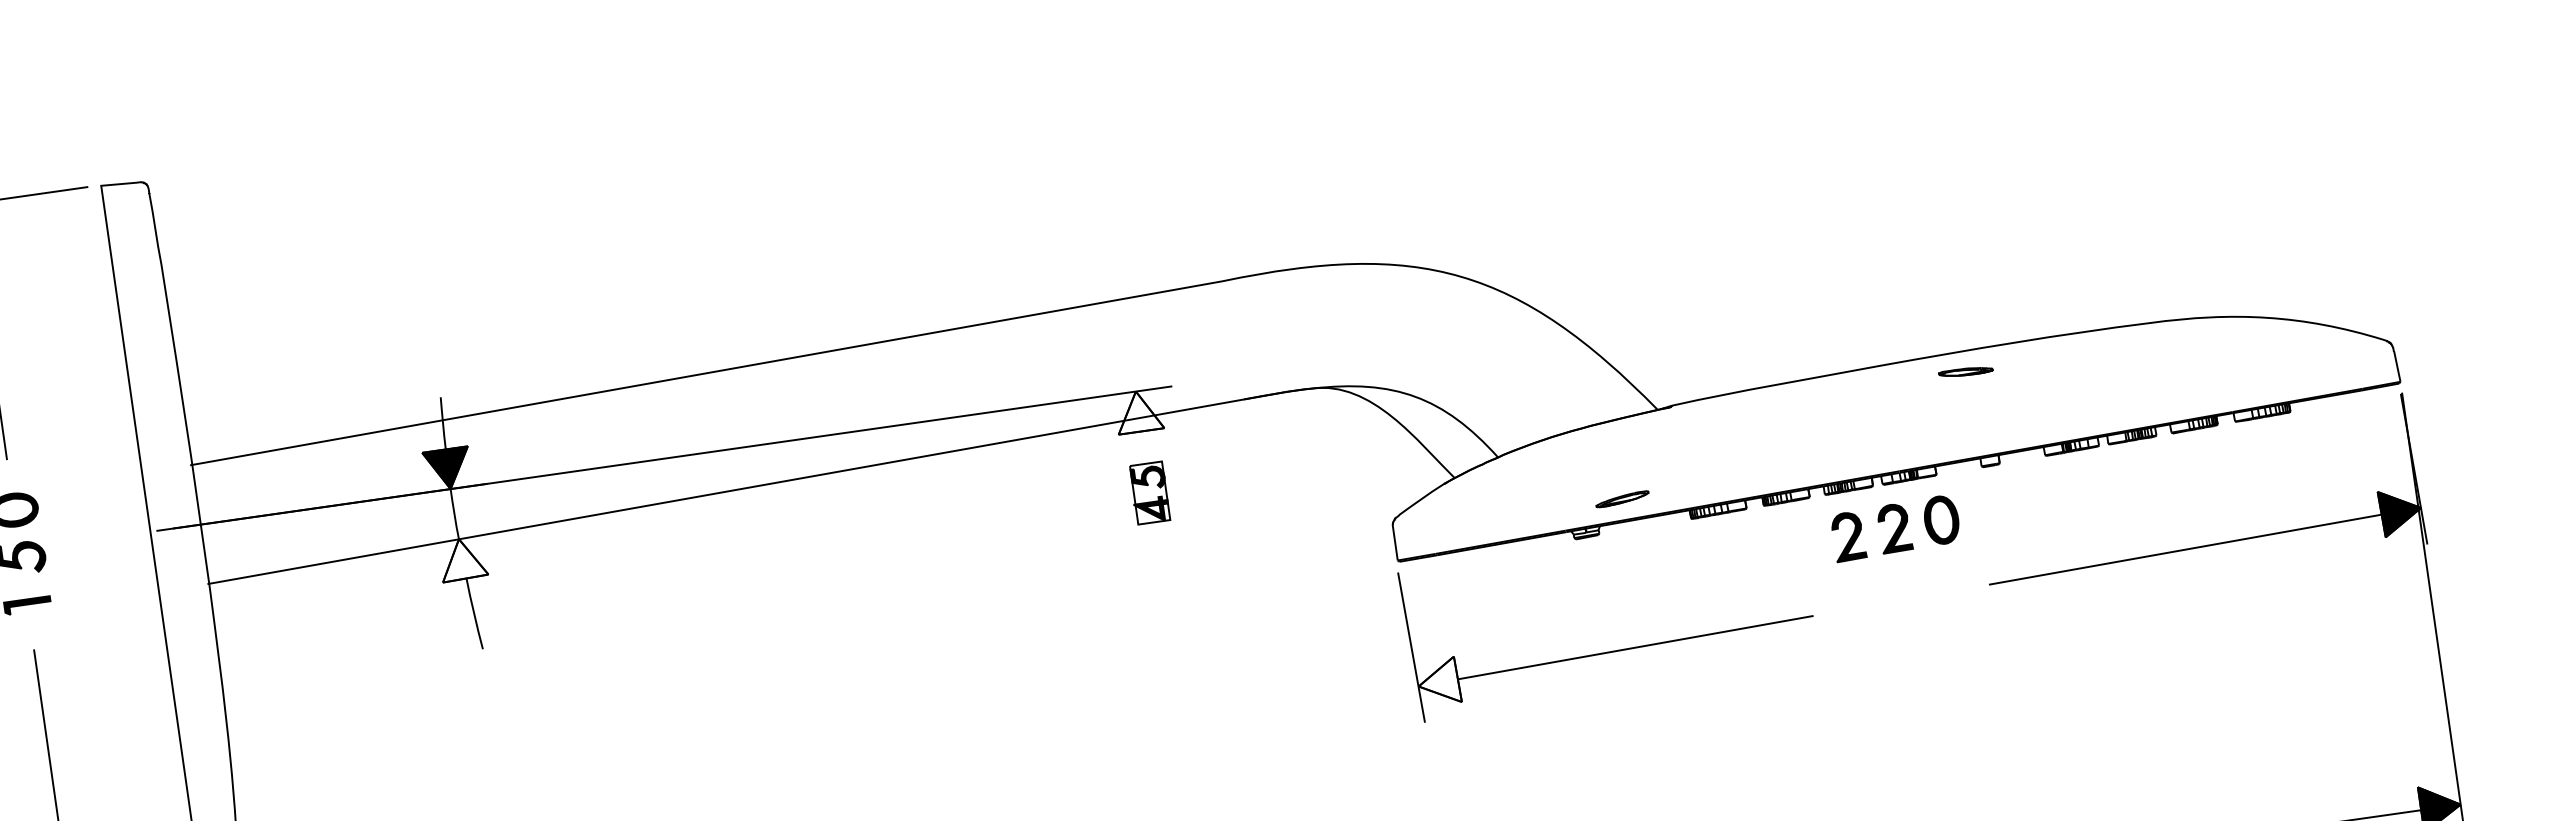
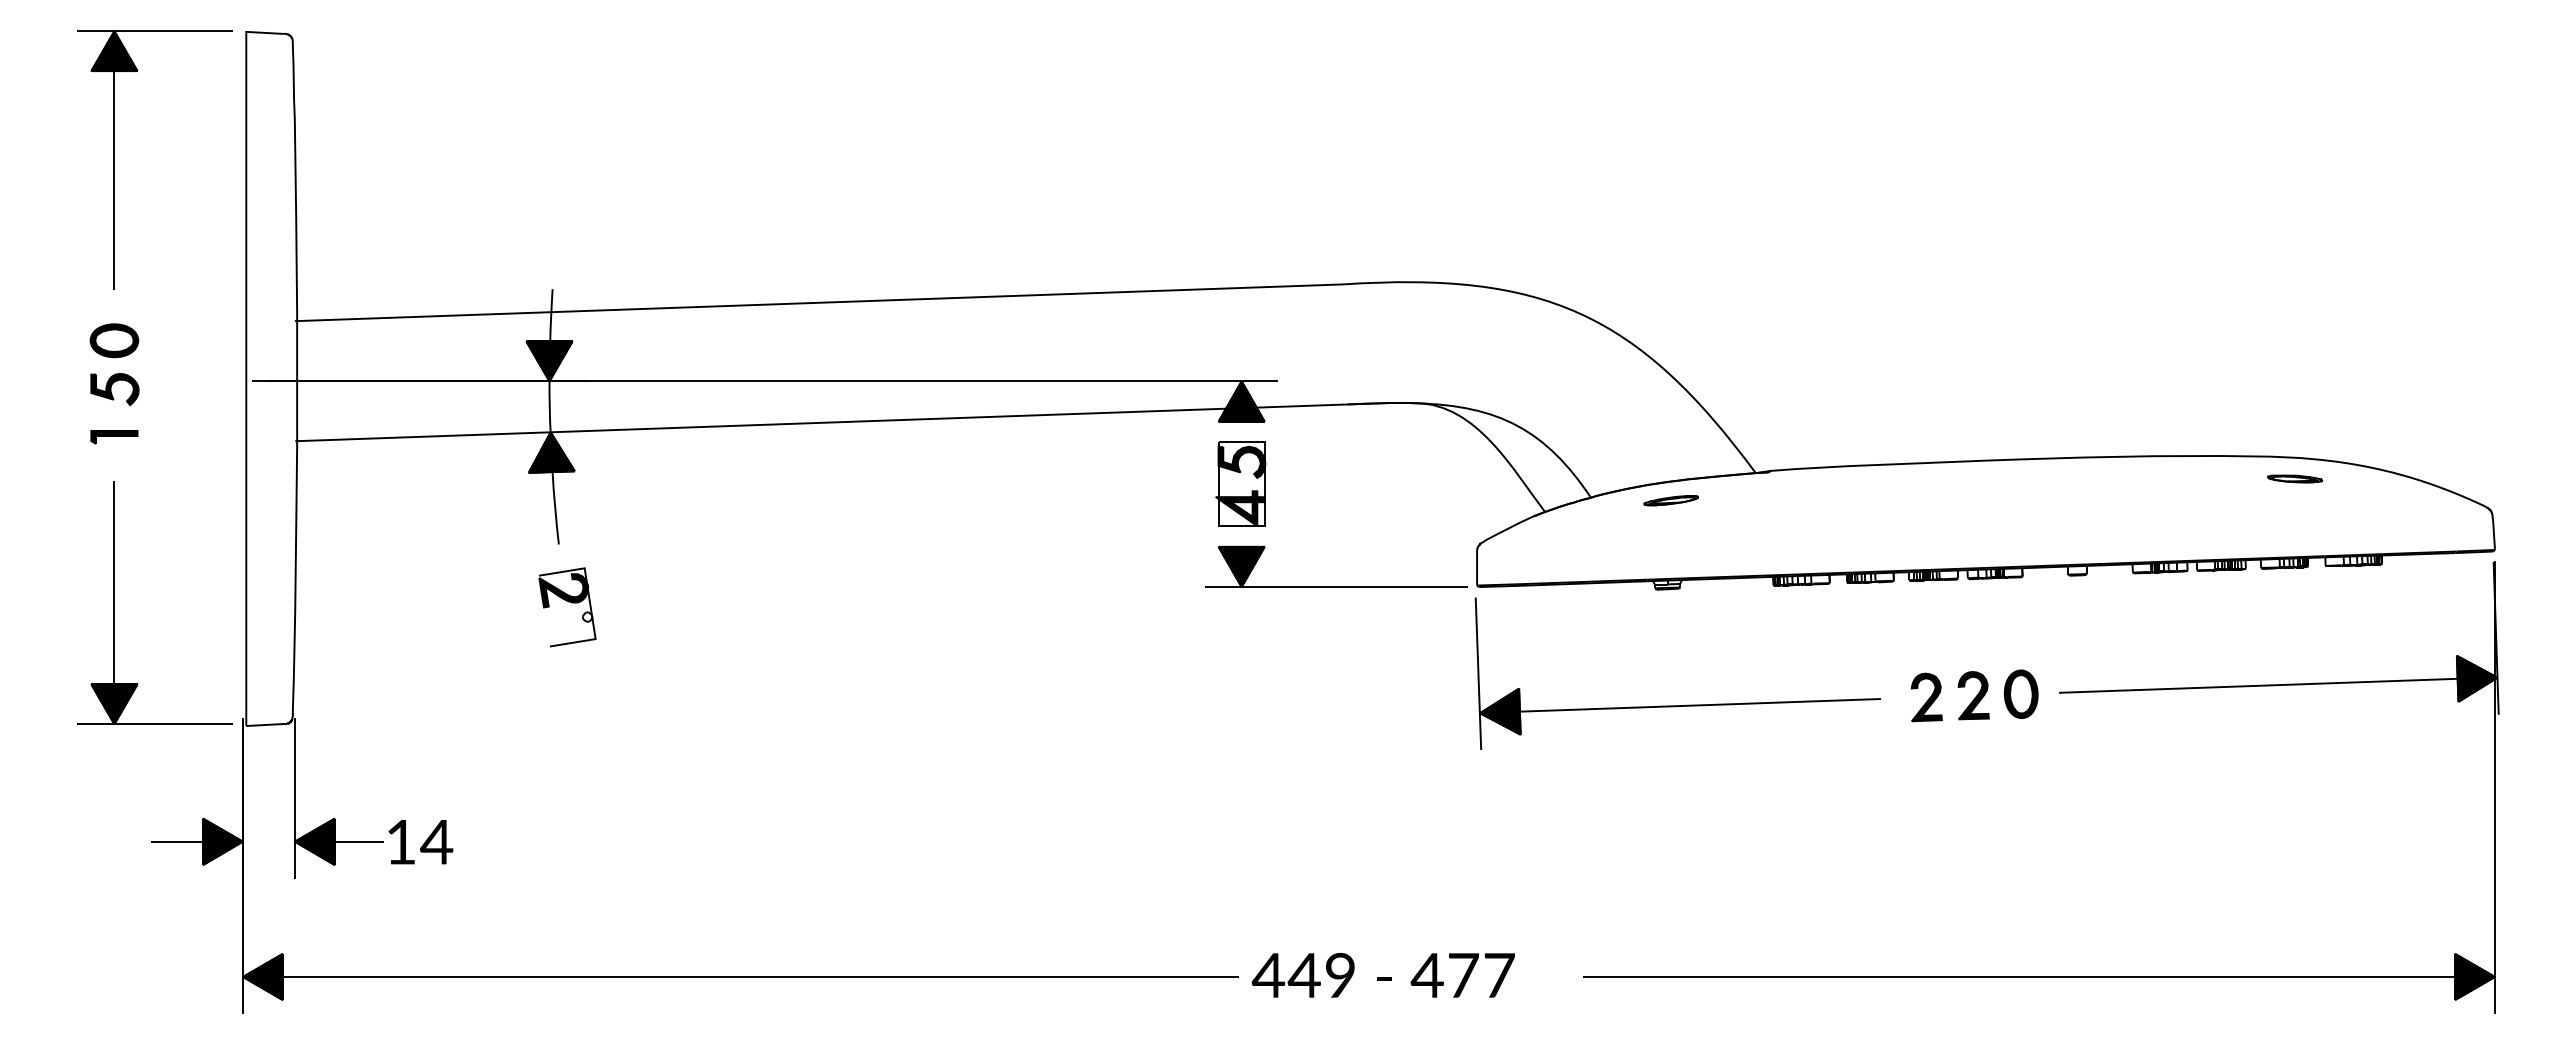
part: (1966, 371) -> (2295, 478), moved
fill: (1138, 411) -> (1241, 401), added
part: (1149, 492) -> (1240, 483), size x1.43
part: (1621, 499) -> (1670, 500), moved
part: (1895, 527) -> (1974, 695), moved
fill: (462, 559) -> (551, 452), added
part: (1258, 581) -> (1336, 586), added
fill: (1438, 681) -> (1500, 711), added
part: (500, 710) -> (567, 607), added

